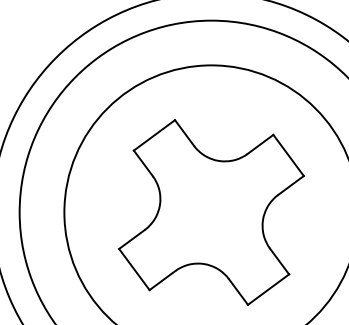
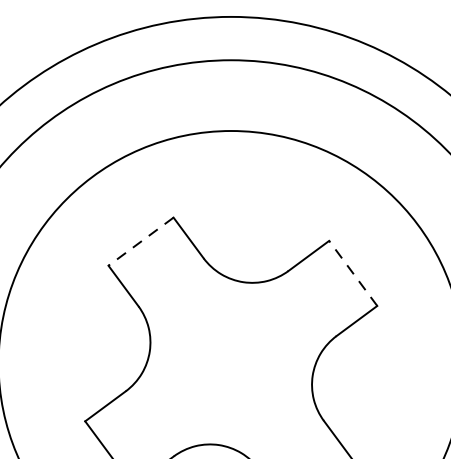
line: (154, 135) -> (141, 241), solid -> dashed
line: (288, 155) -> (353, 273), solid -> dashed

